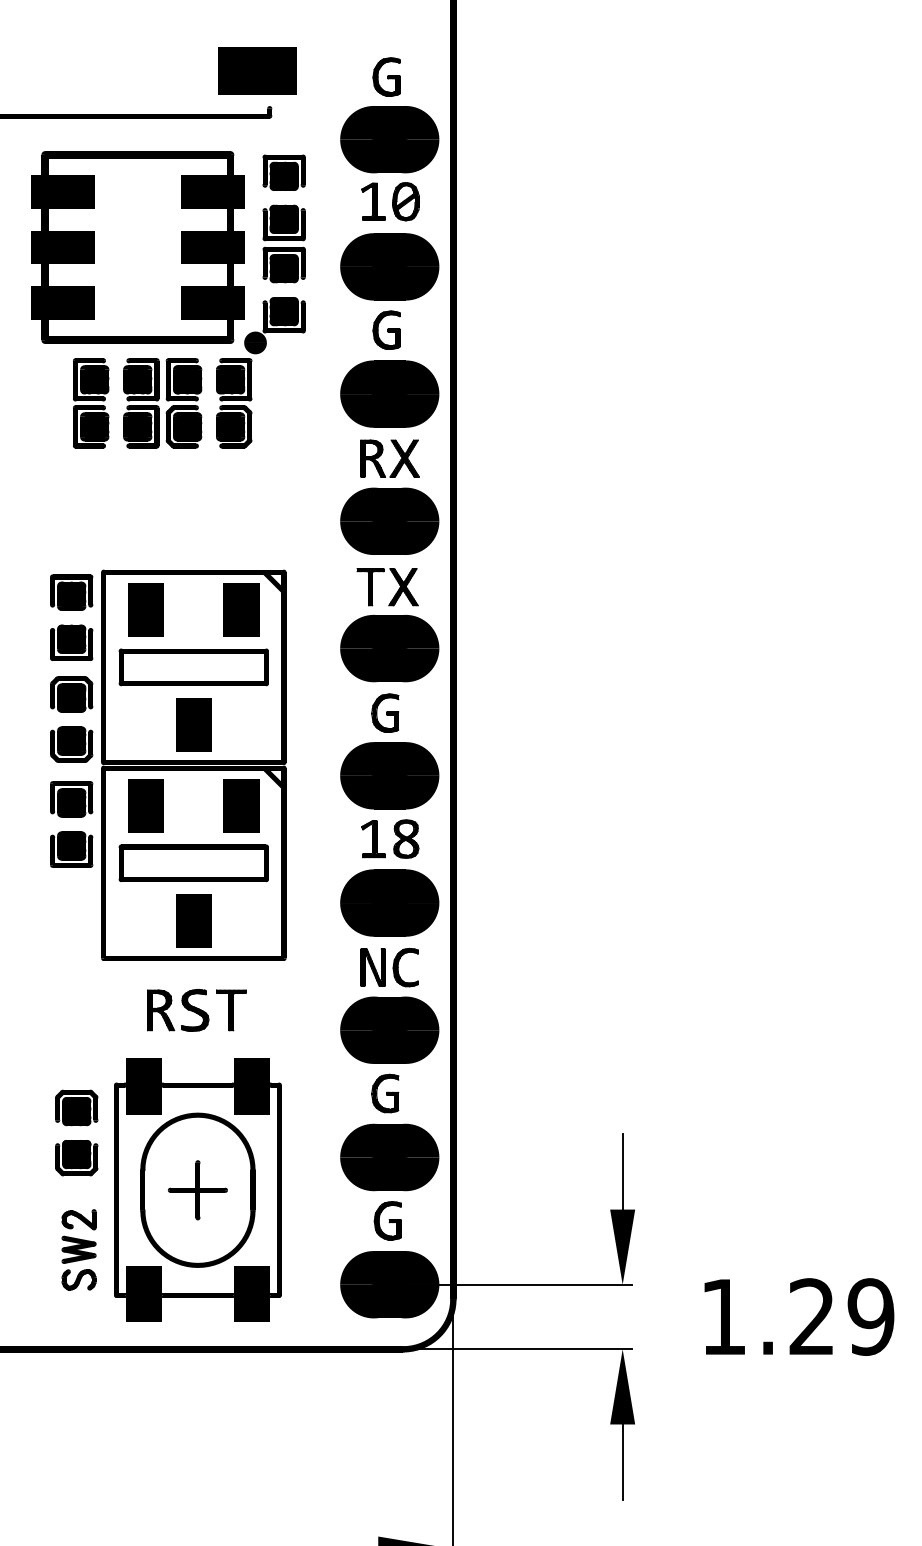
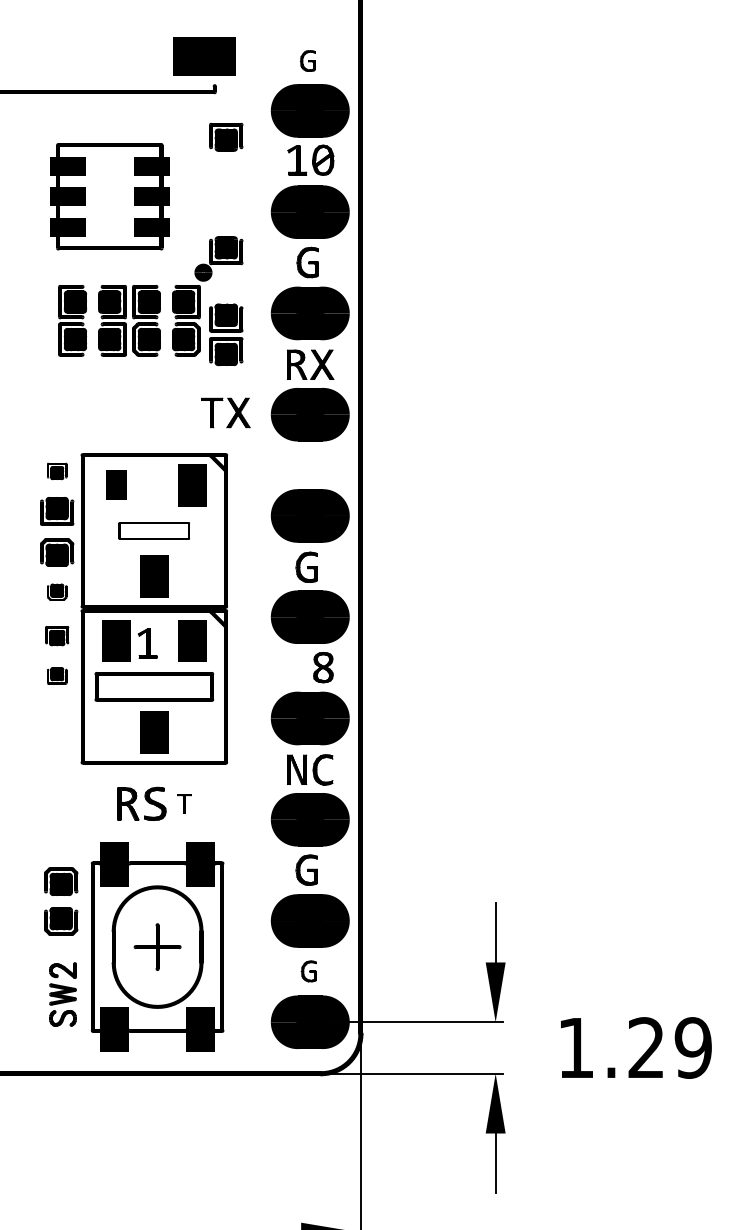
part: (386, 76) -> (307, 60), size x0.7
part: (283, 243) -> (225, 334), moved
part: (137, 247) -> (109, 196), size x0.7
part: (71, 592) -> (56, 471), size x0.6
part: (395, 593) -> (232, 418), moved
part: (145, 609) -> (115, 484), size x0.7
part: (193, 667) -> (154, 531), size x0.6
part: (71, 744) -> (56, 592), size x0.6
part: (71, 799) -> (56, 636), size x0.7
part: (373, 839) -> (147, 644), moved
part: (71, 849) -> (56, 675), size x0.6
part: (231, 1010) -> (184, 804), size x0.6
part: (387, 1220) -> (308, 971), size x0.7

